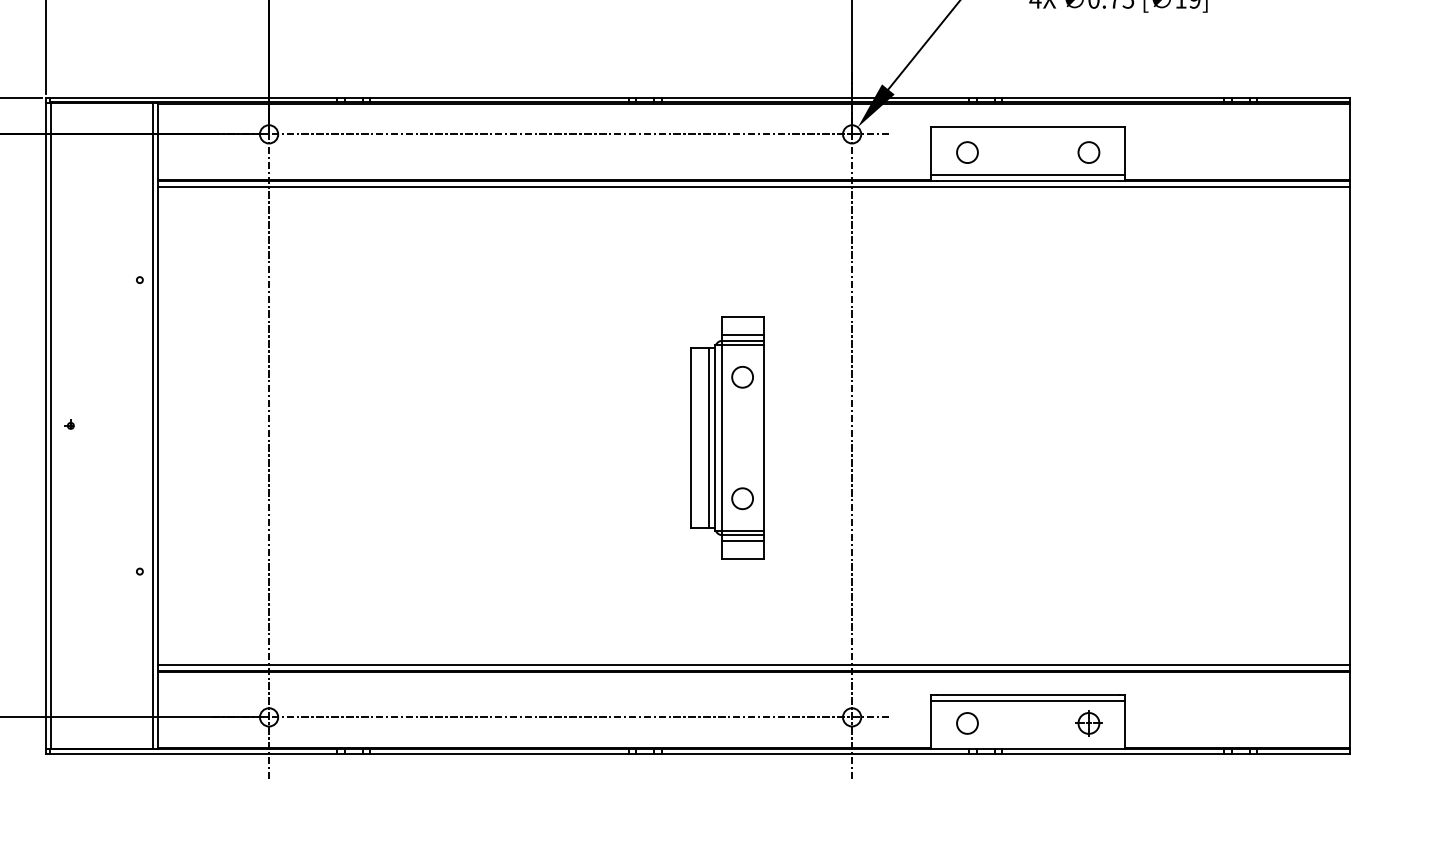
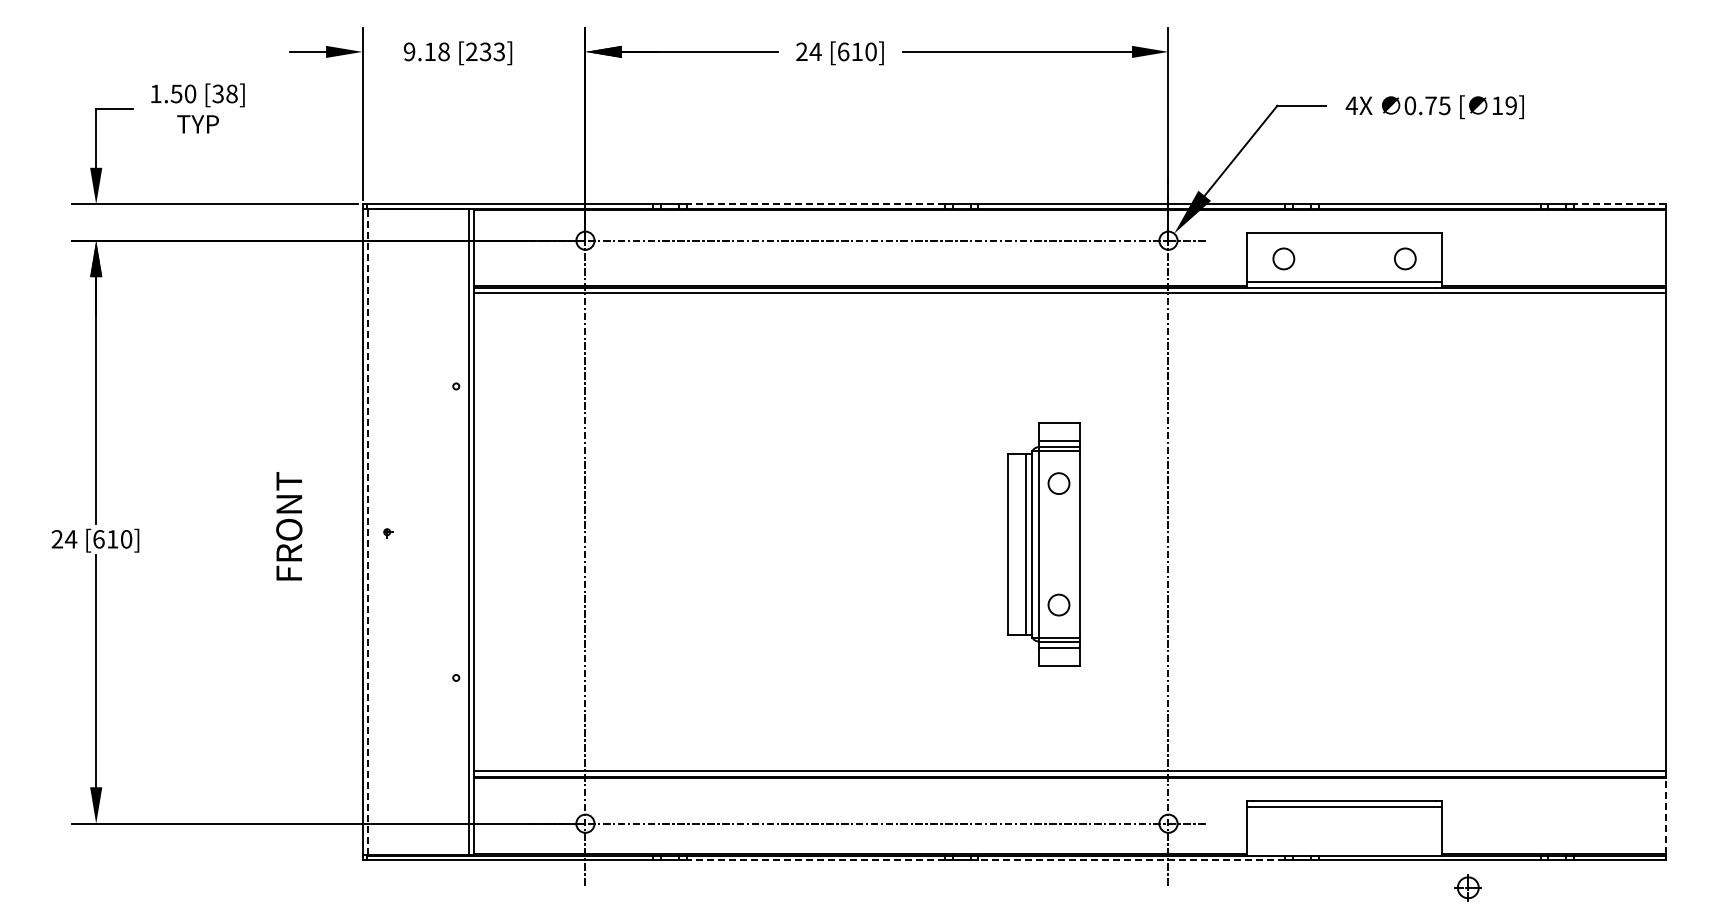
line: (499, 98) -> (815, 204), solid -> dashed
line: (1303, 98) -> (1619, 204), solid -> dashed
line: (51, 425) -> (367, 531), solid -> dashed
line: (1350, 709) -> (1666, 815), solid -> dashed
circle: (967, 723) -> (1283, 829), removed
part: (1088, 723) -> (1467, 887), moved
line: (499, 754) -> (815, 860), solid -> dashed
line: (815, 754) -> (1131, 860), solid -> dashed

